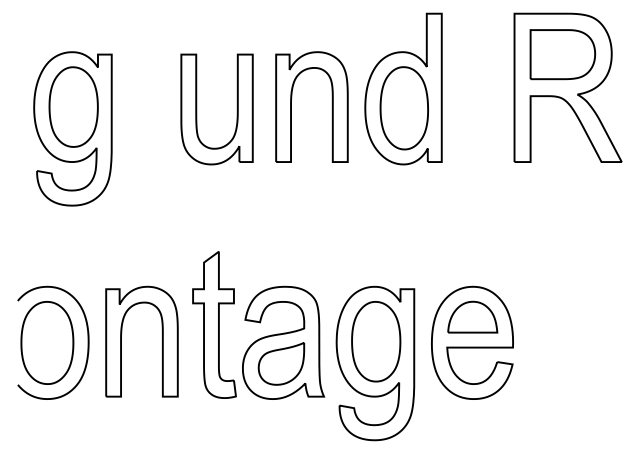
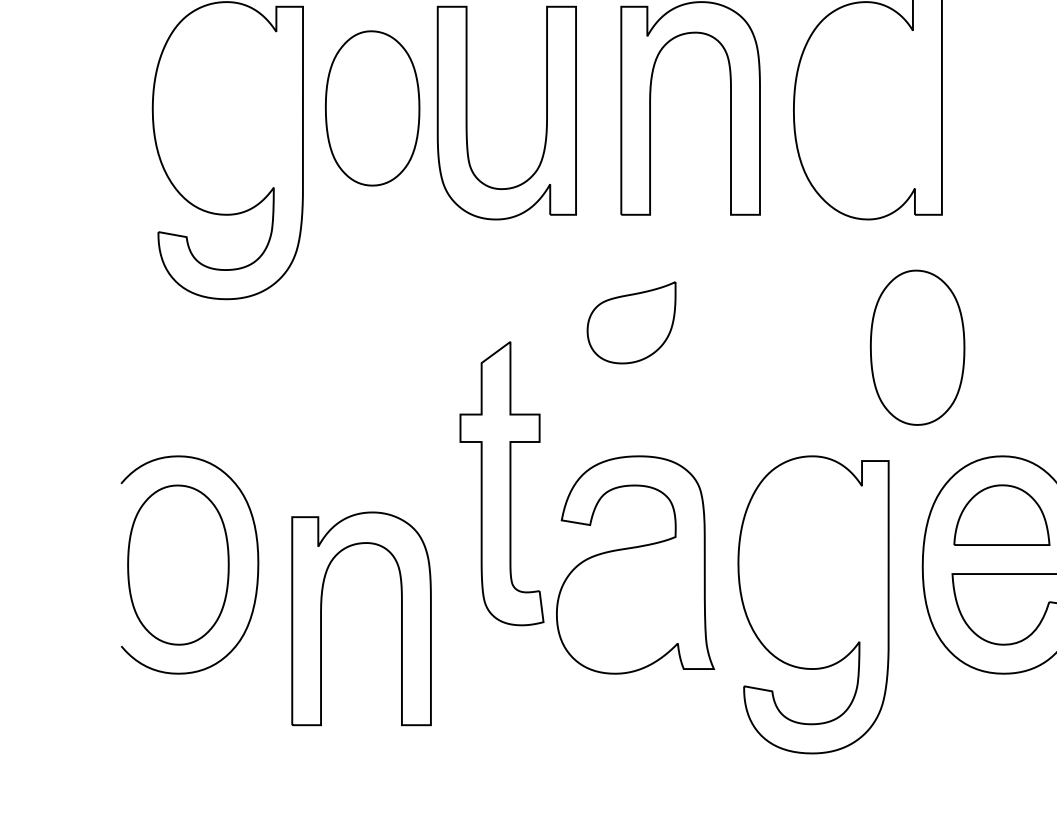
part: (73, 106) -> (372, 107), moved
part: (403, 108) -> (867, 111), removed
part: (214, 324) -> (501, 482), moved
part: (121, 341) -> (321, 618), moved
part: (376, 341) -> (918, 347), moved
part: (281, 363) -> (631, 322), moved

